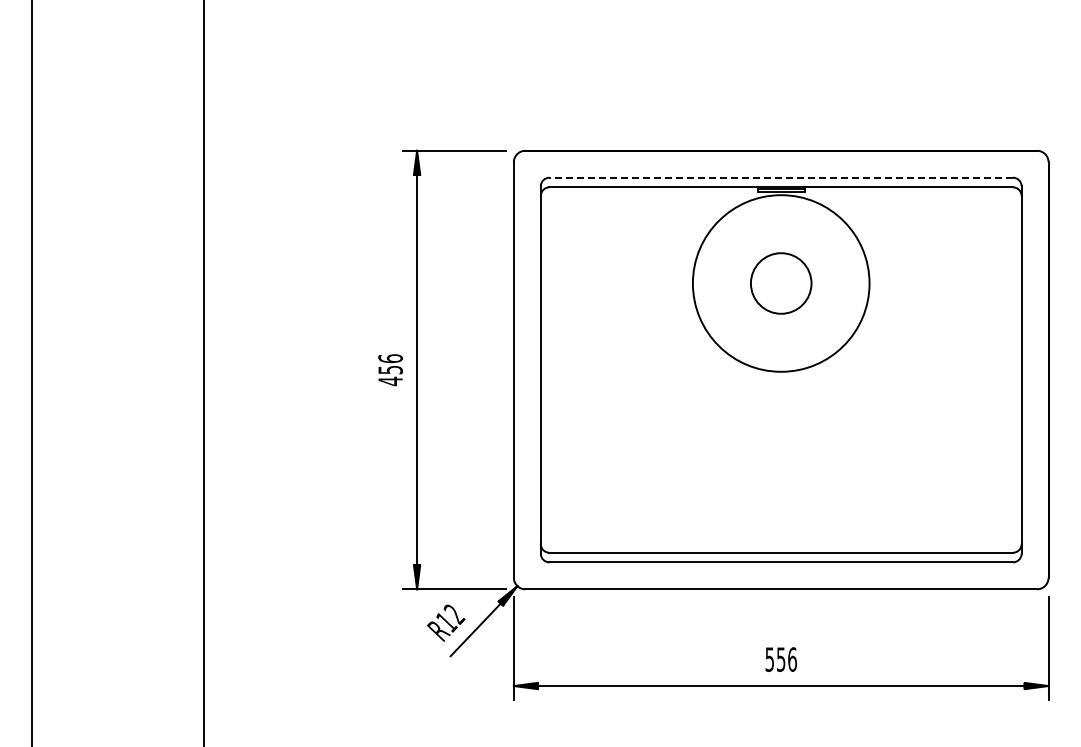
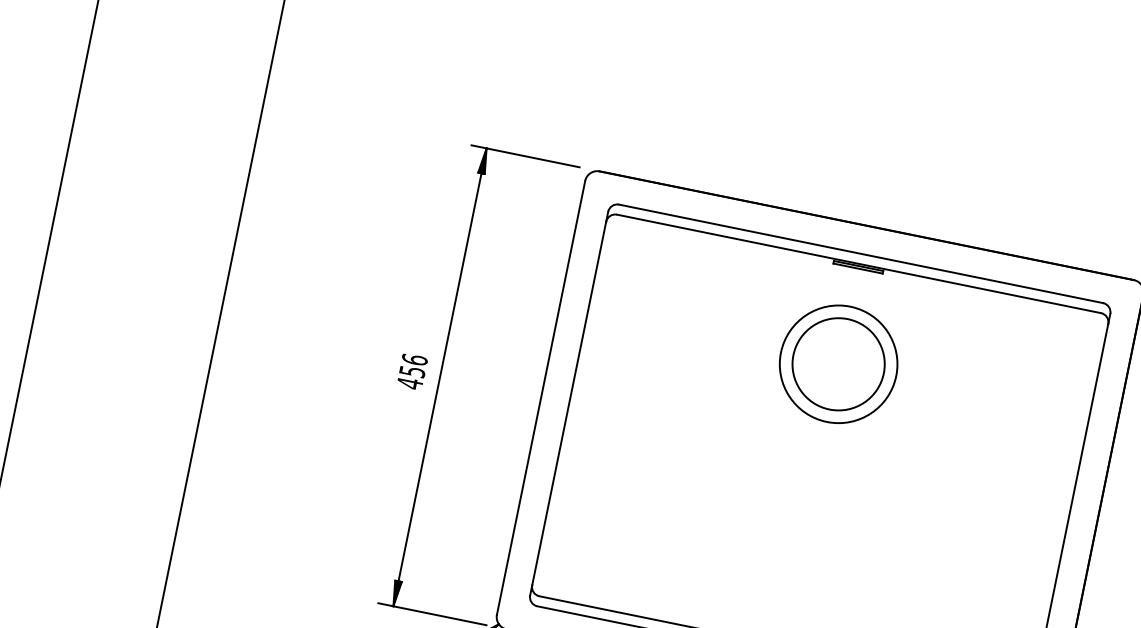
line: (781, 177) -> (861, 253), dashed -> solid
circle: (780, 283) -> (837, 364), size x1.43
circle: (781, 283) -> (838, 364), size x0.62

